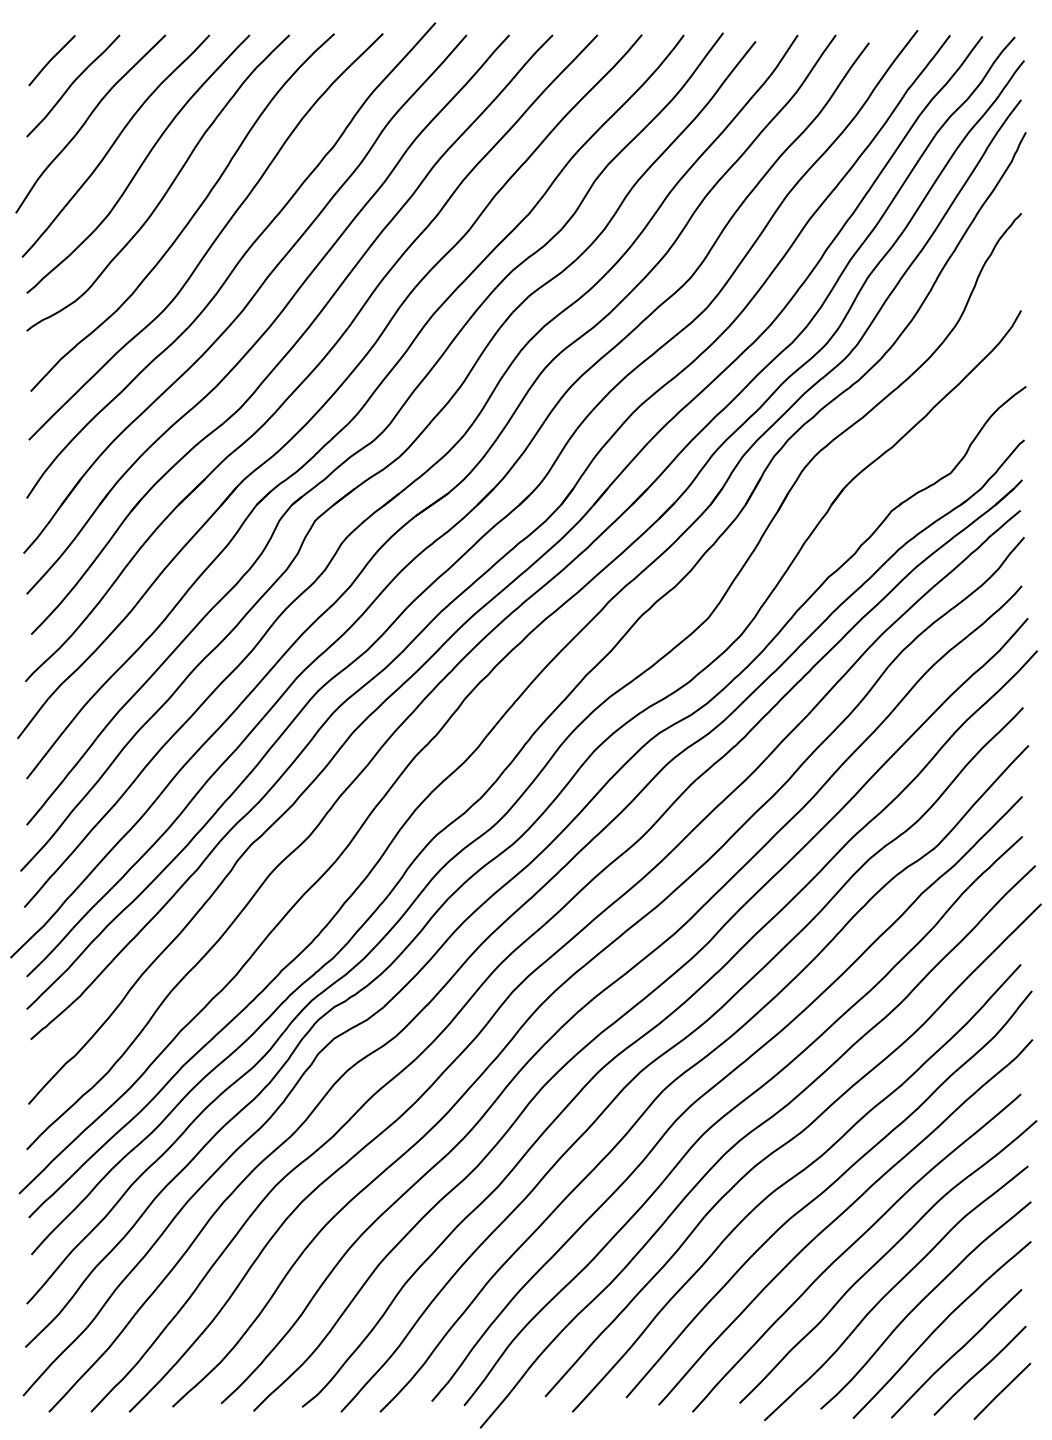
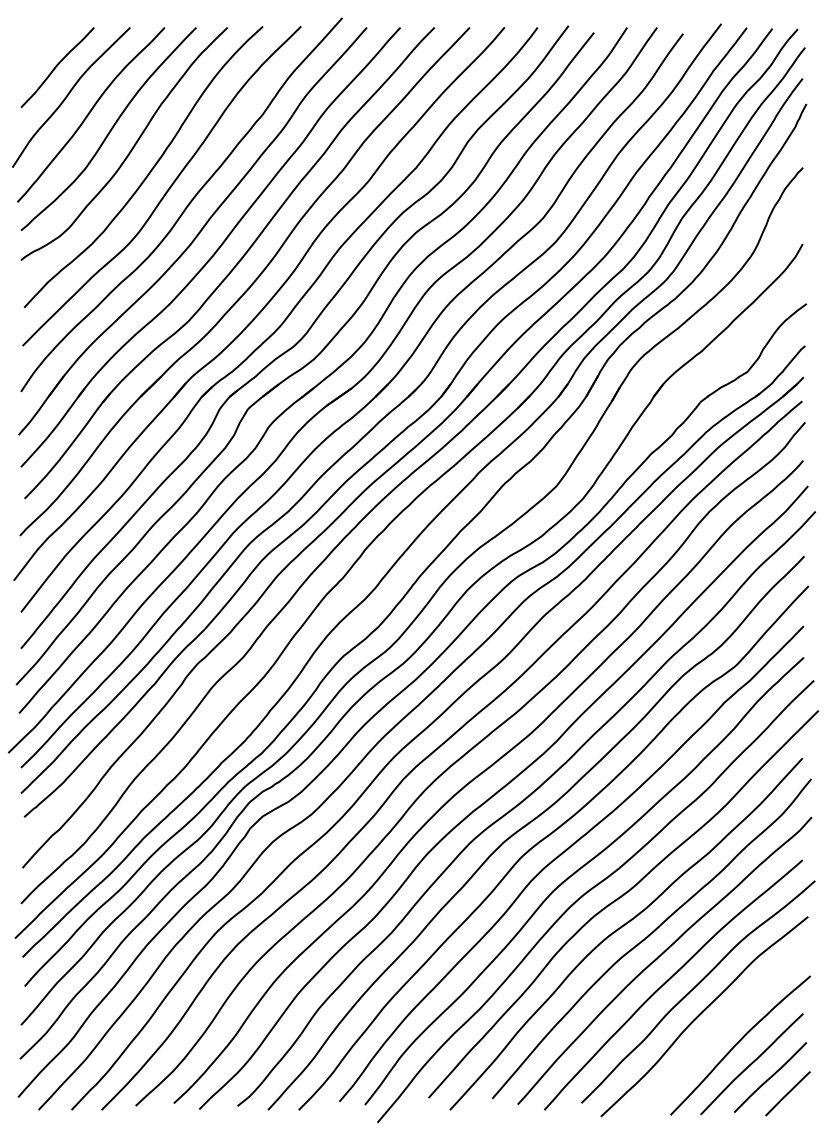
line: (51, 60) -> (40, 47), removed
curve: (922, 1301) -> (725, 1023), removed

